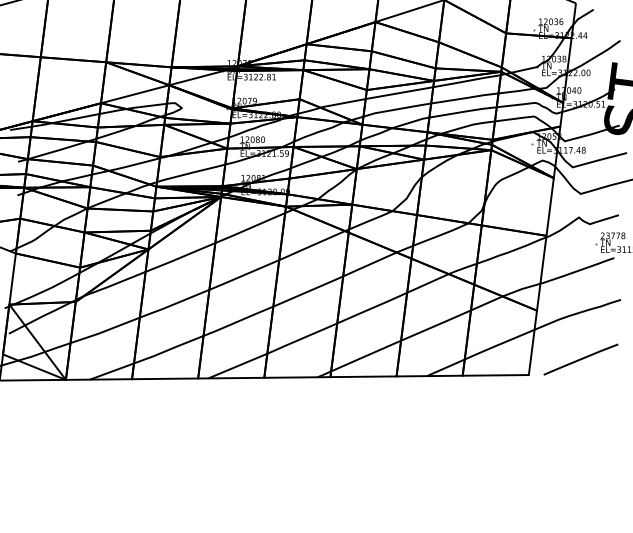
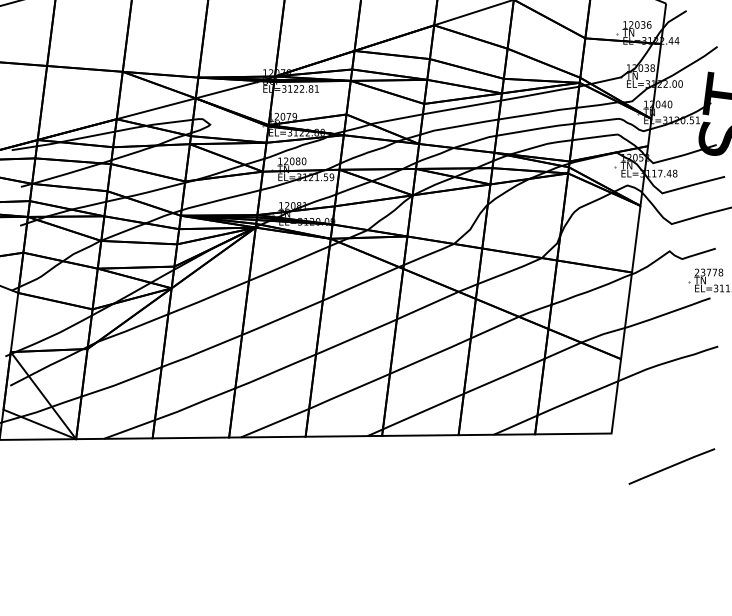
line: (580, 359) -> (671, 466), moved

